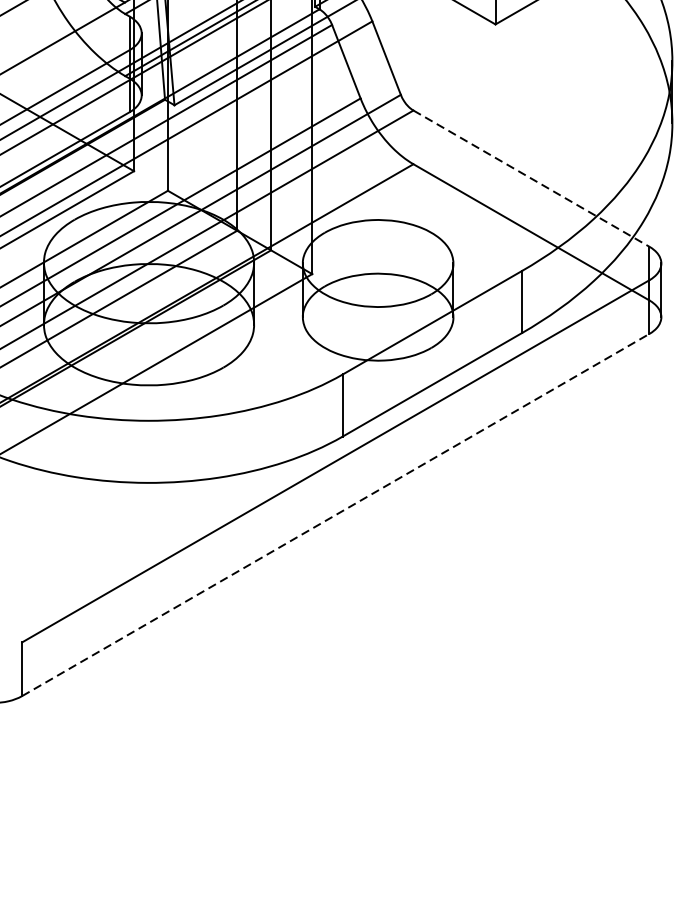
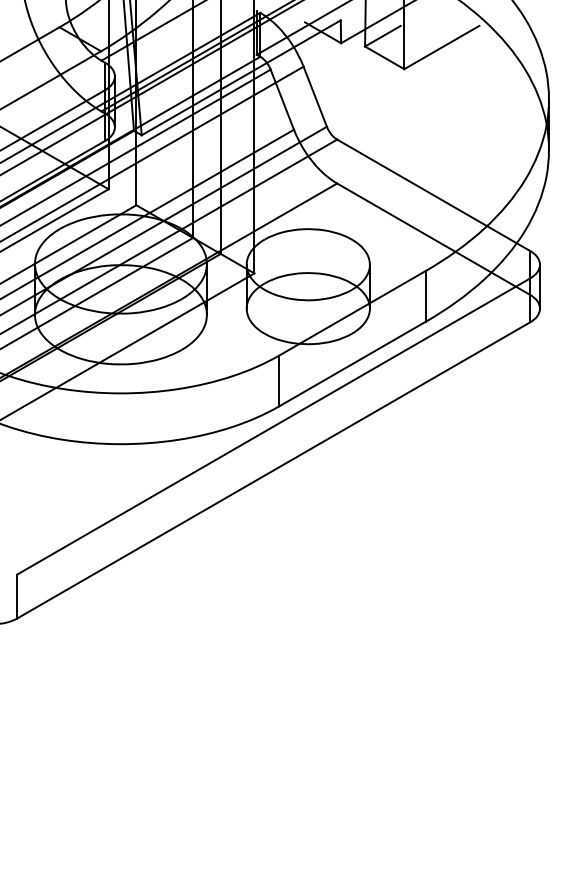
line: (532, 178) -> (434, 195), dashed -> solid
line: (336, 515) -> (274, 470), dashed -> solid

